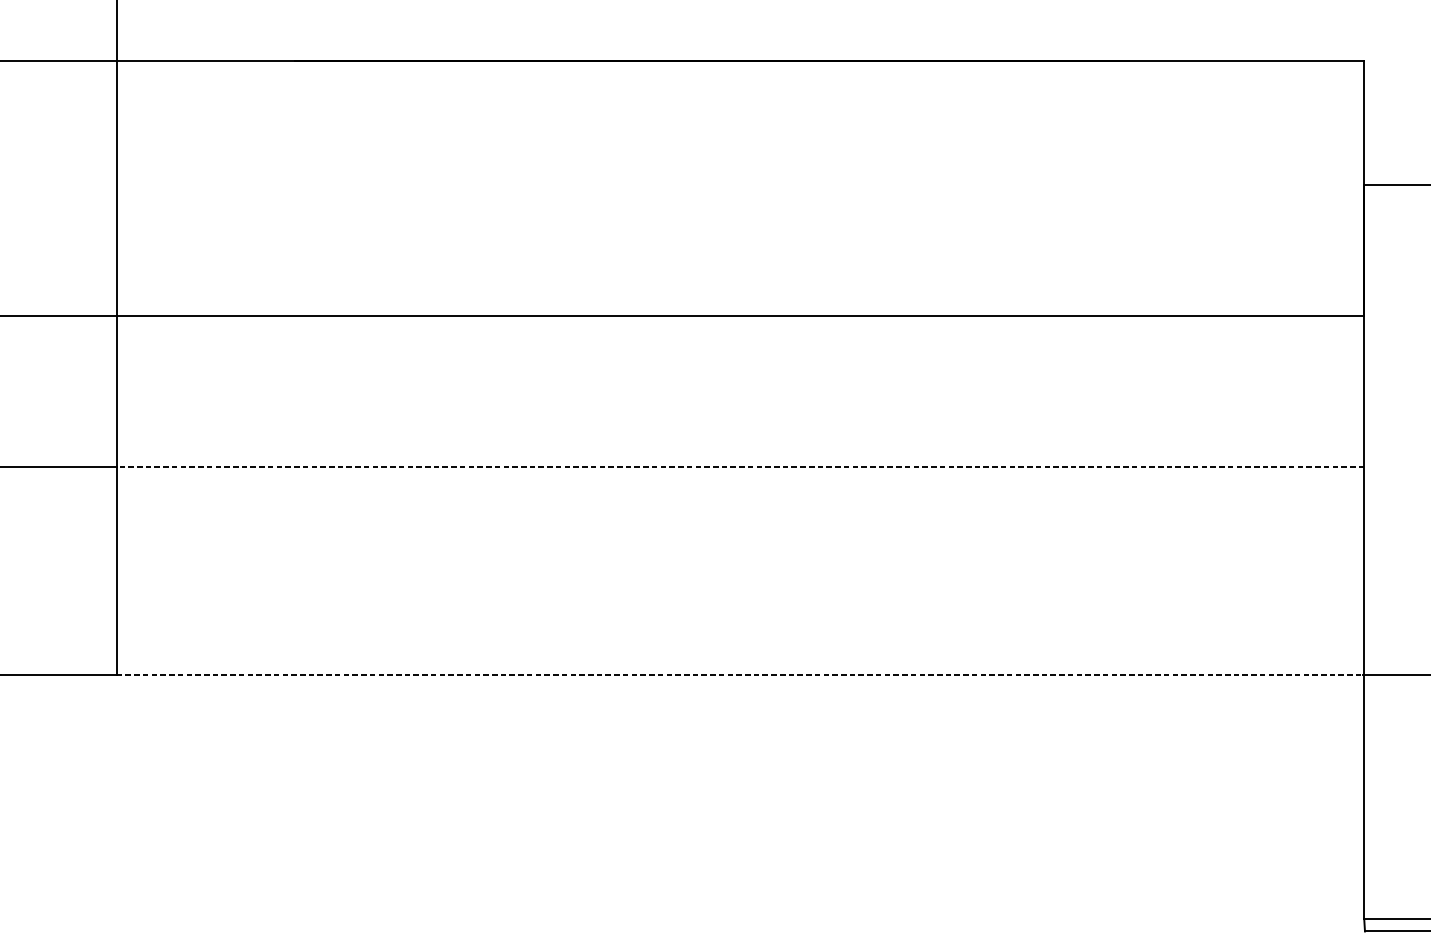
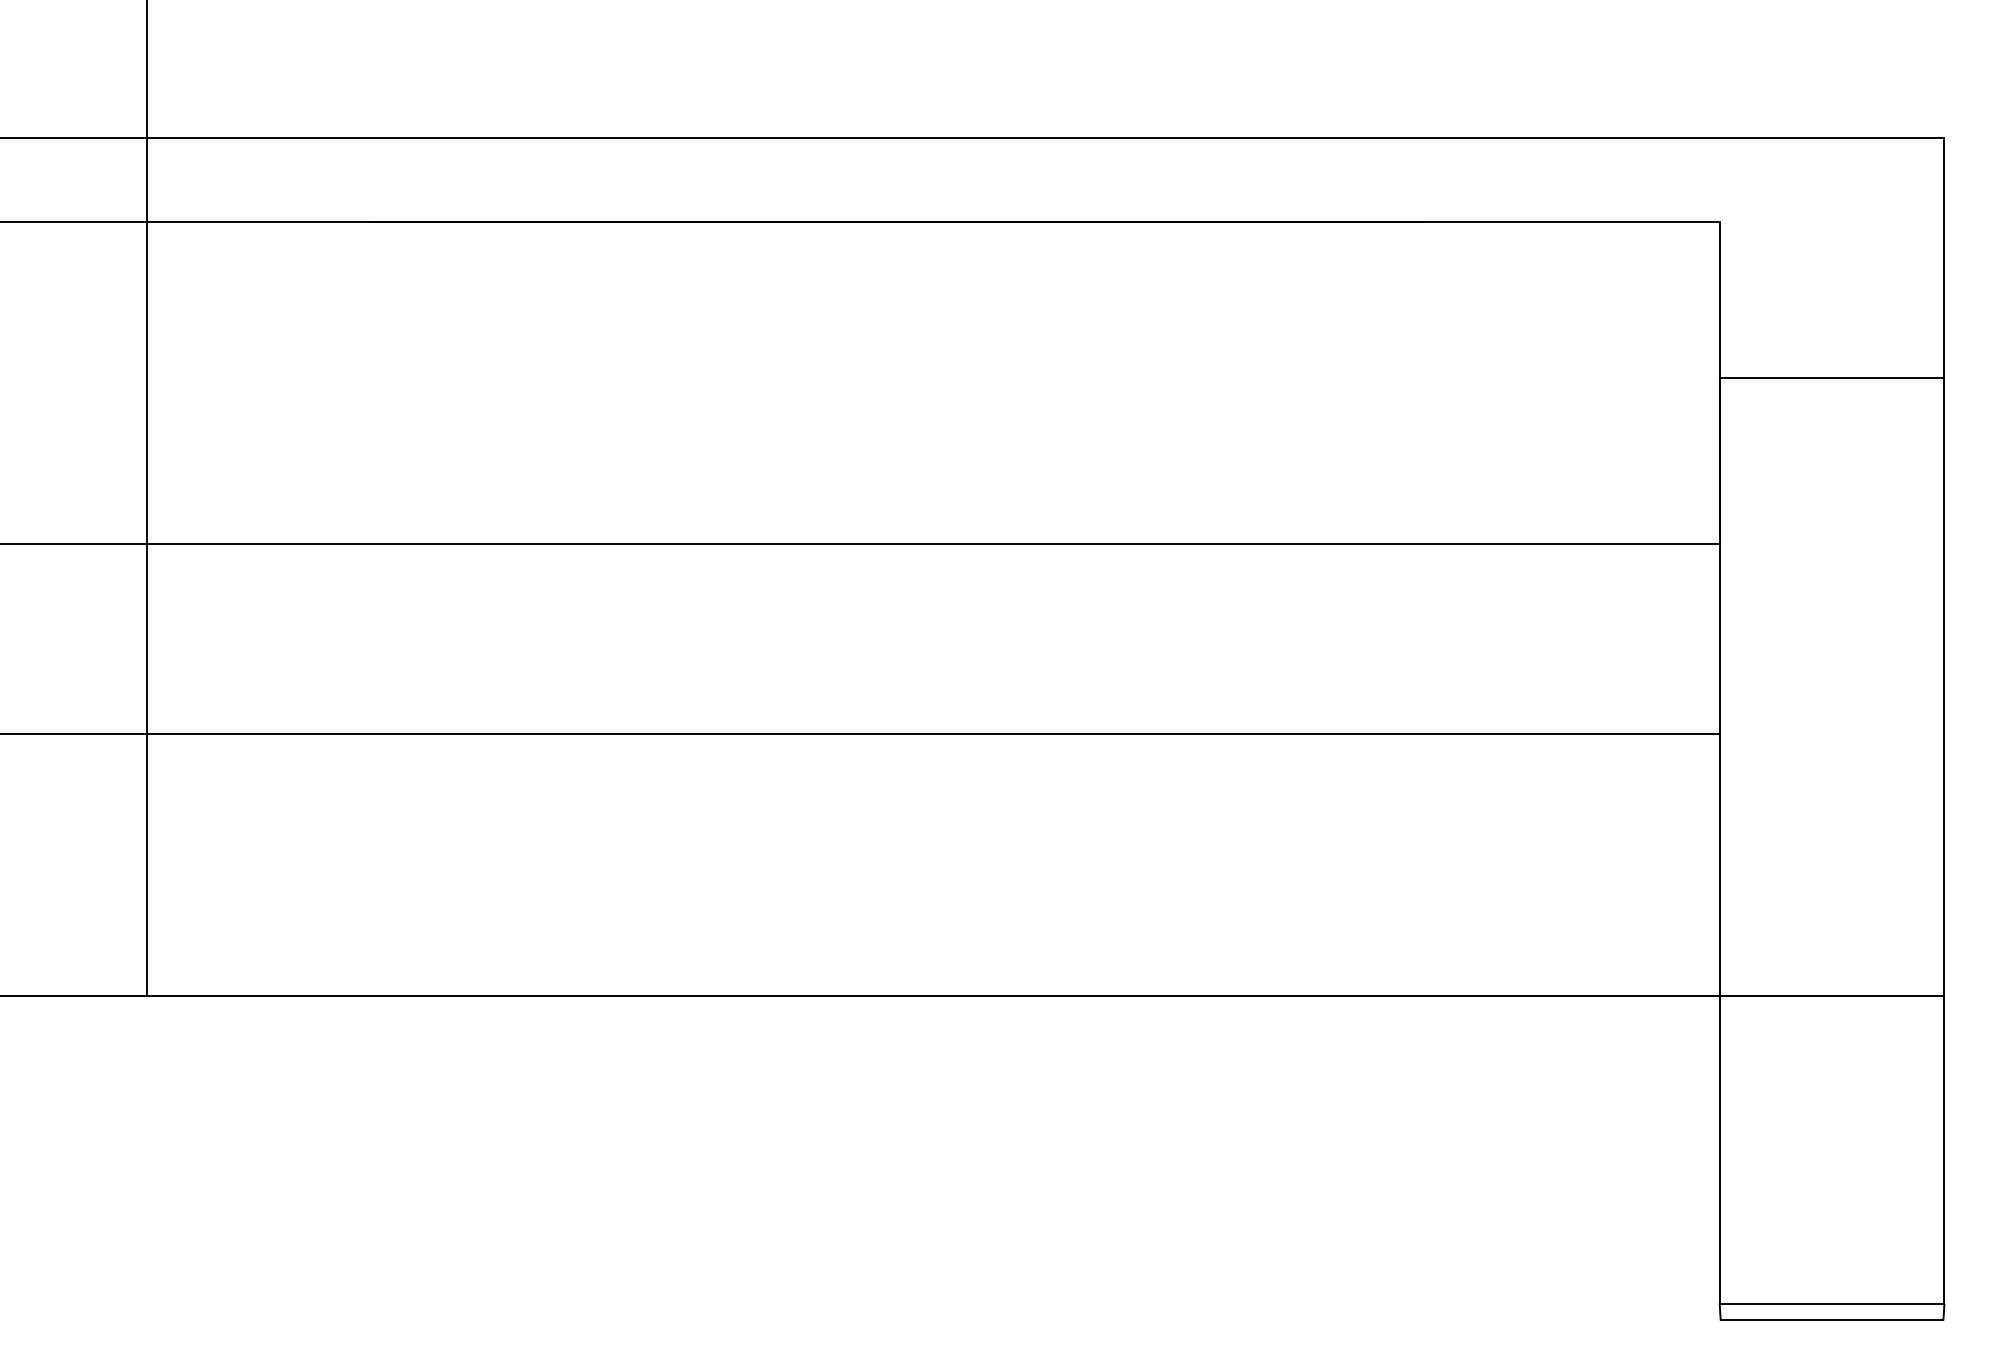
line: (739, 466) -> (932, 733), dashed -> solid
line: (739, 675) -> (932, 996), dashed -> solid

